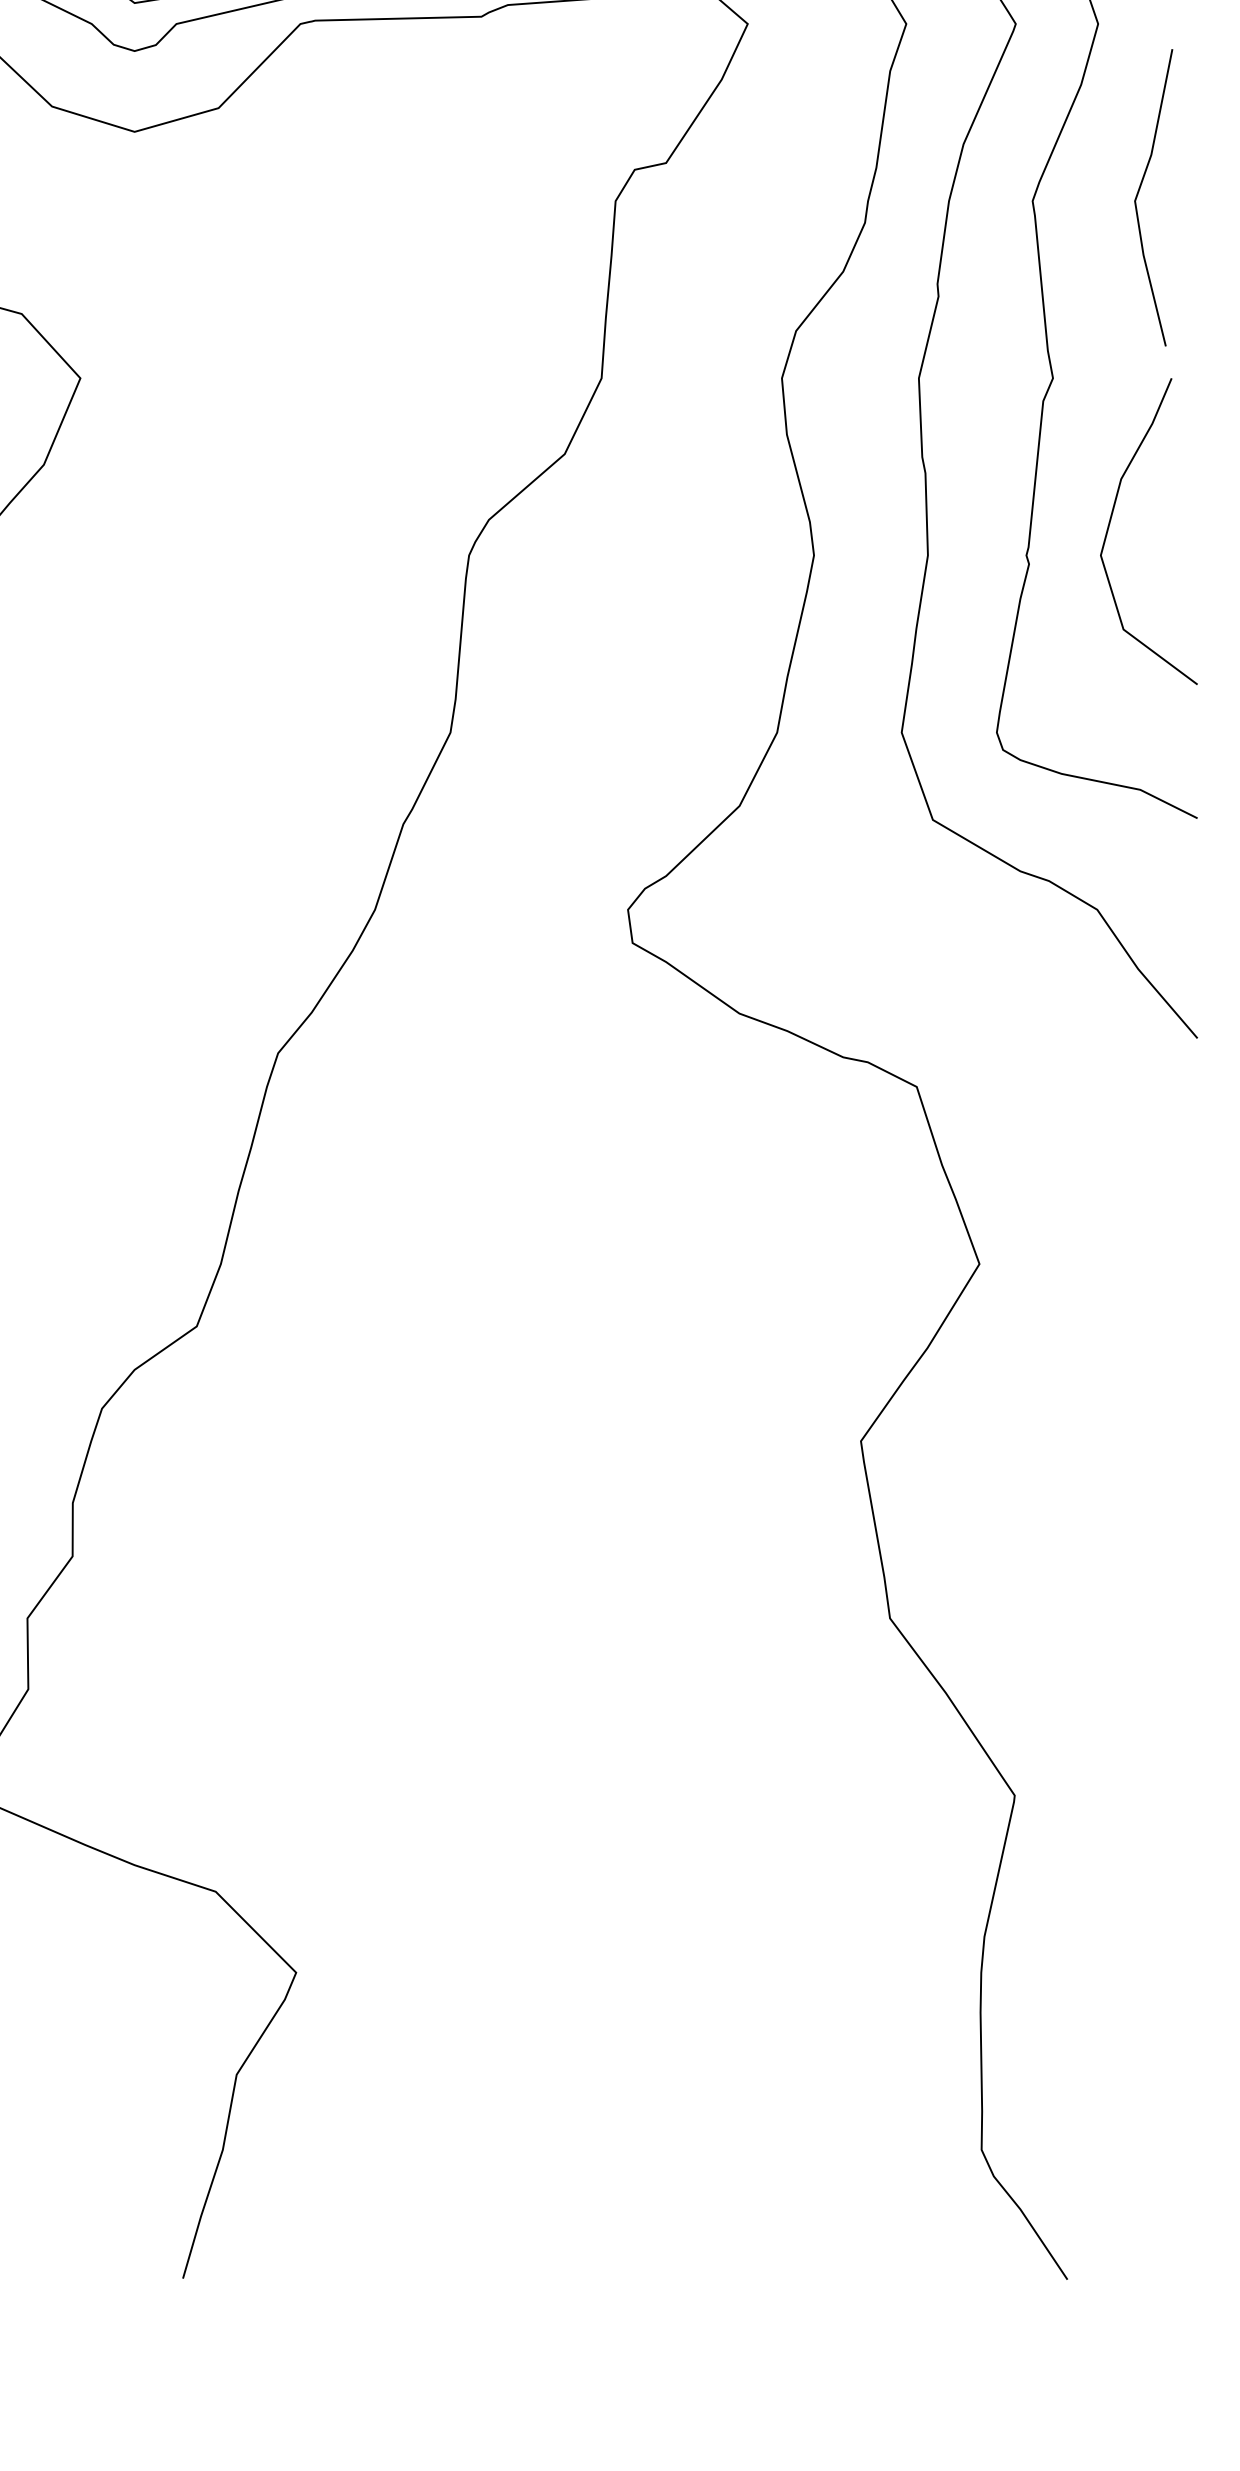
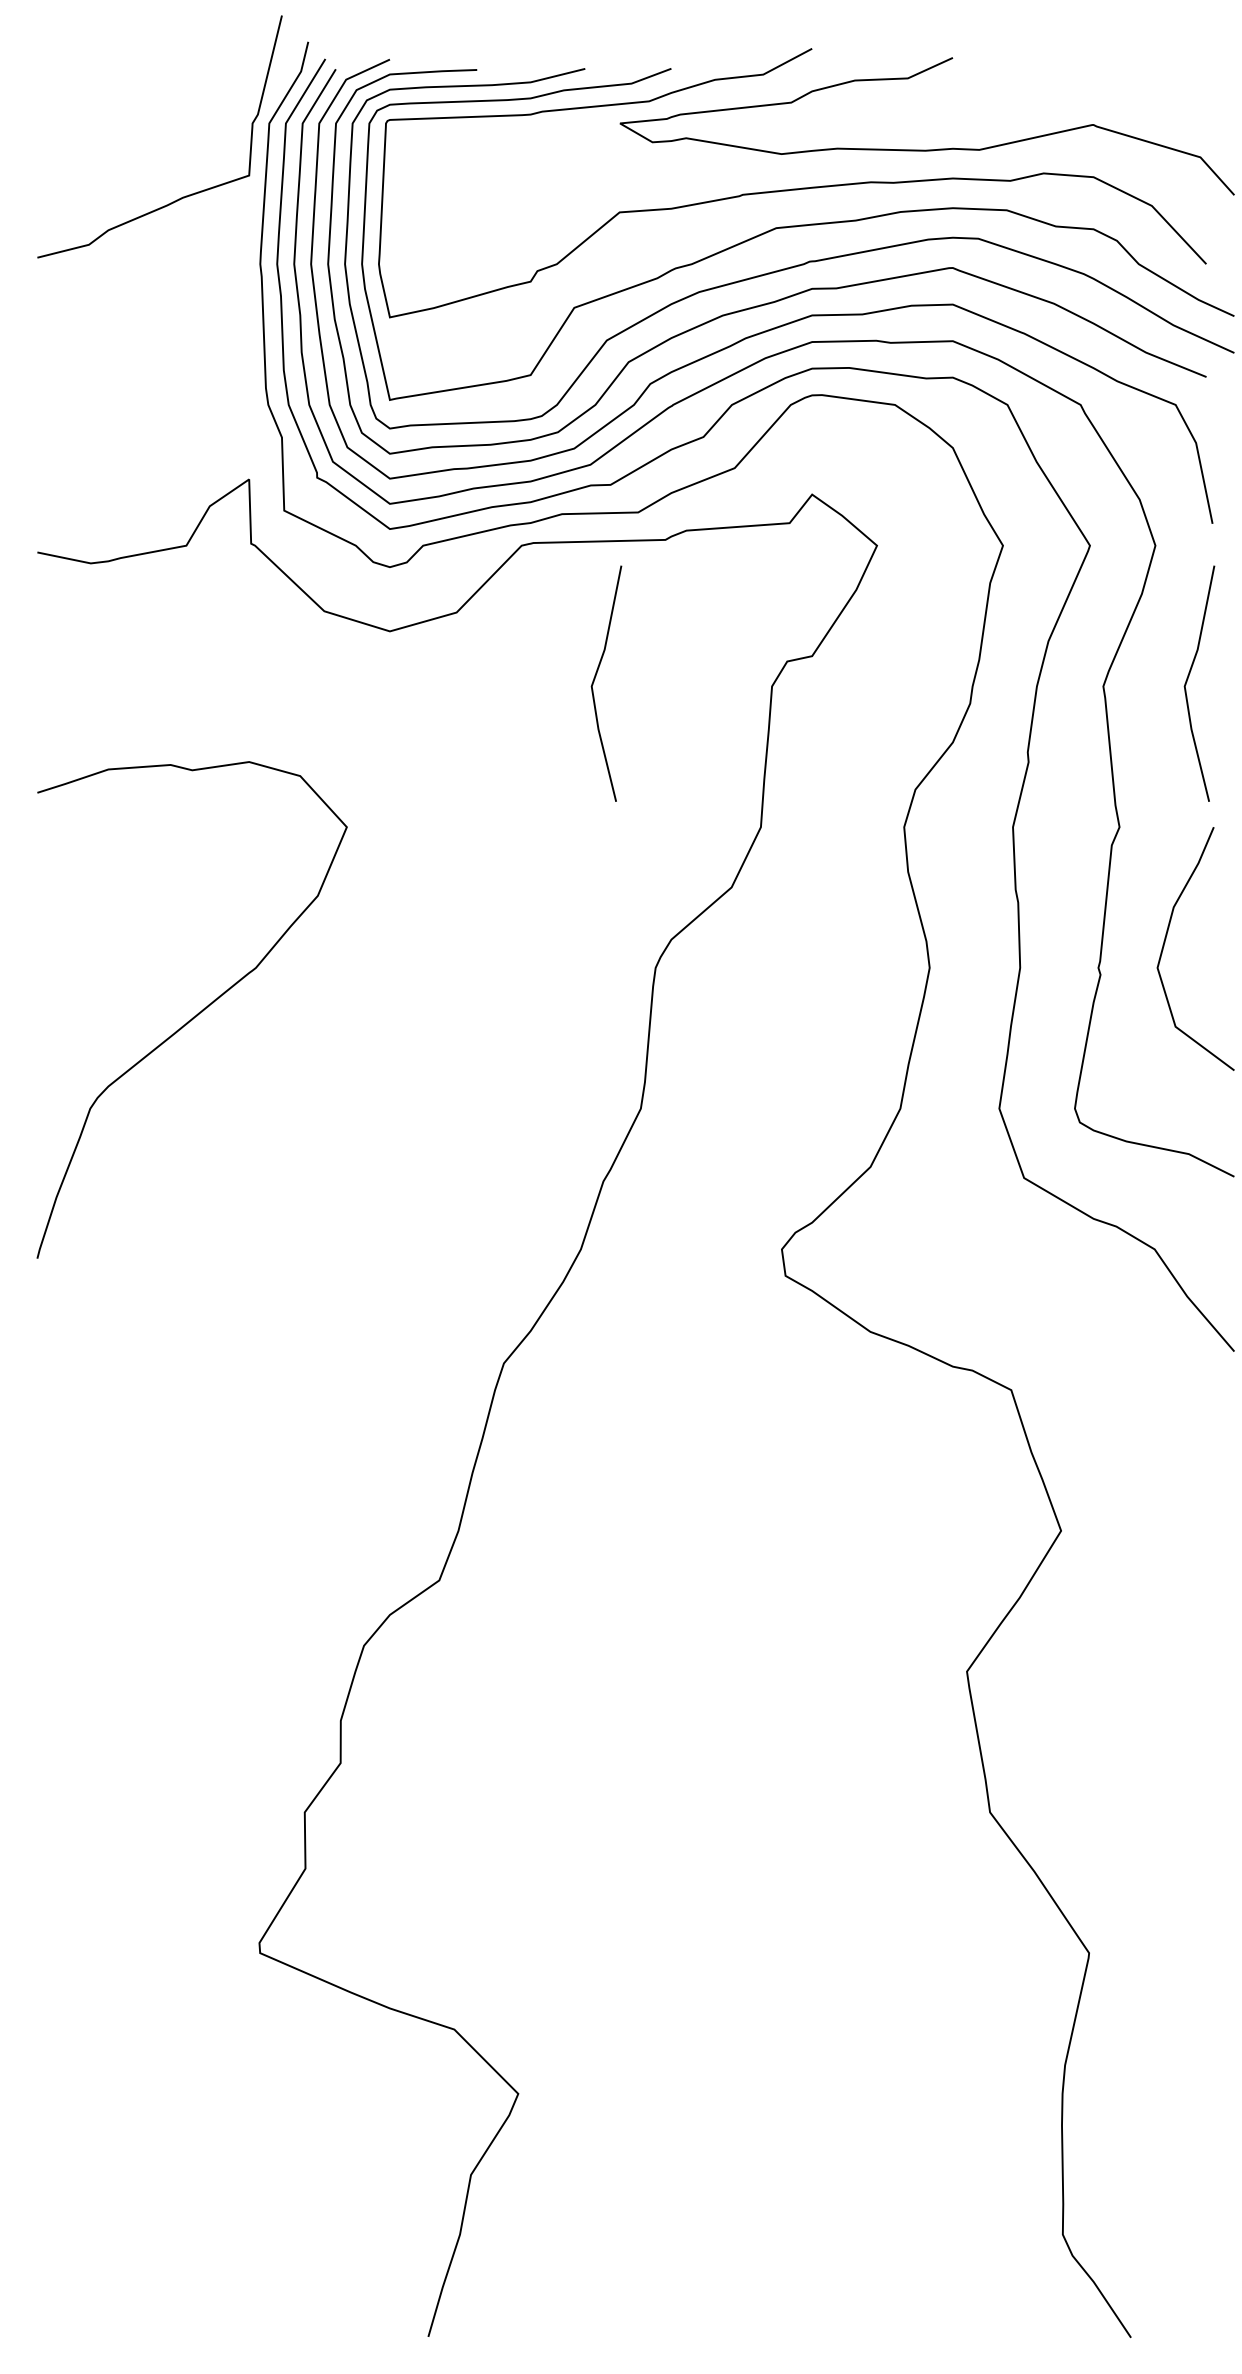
line: (393, 192) -> (595, 679), added

